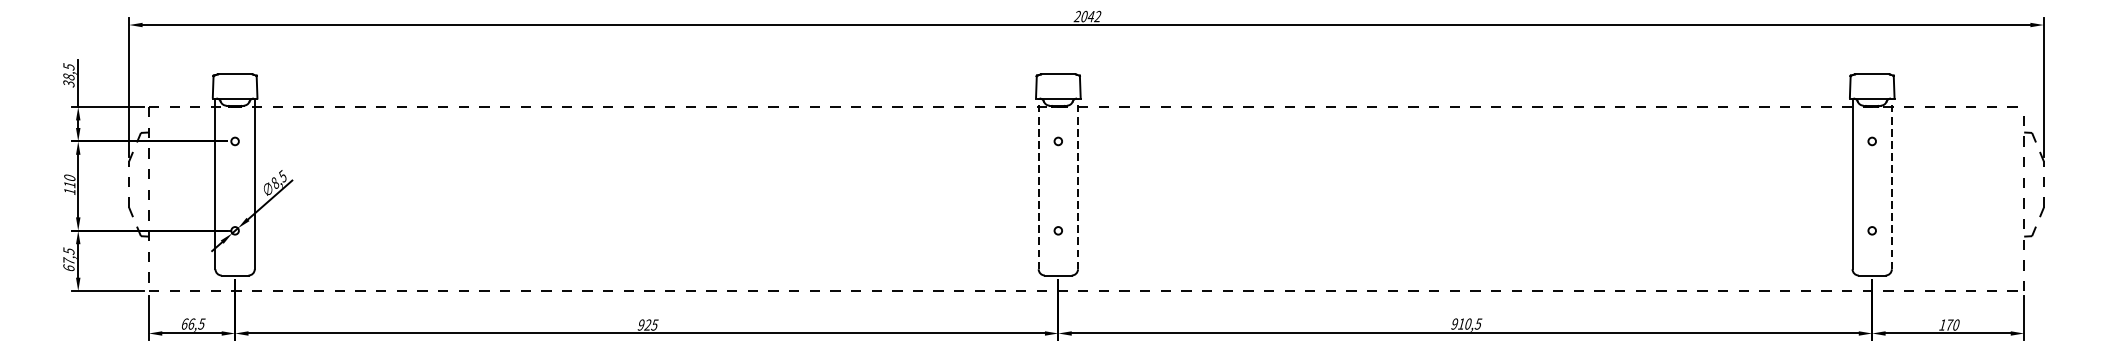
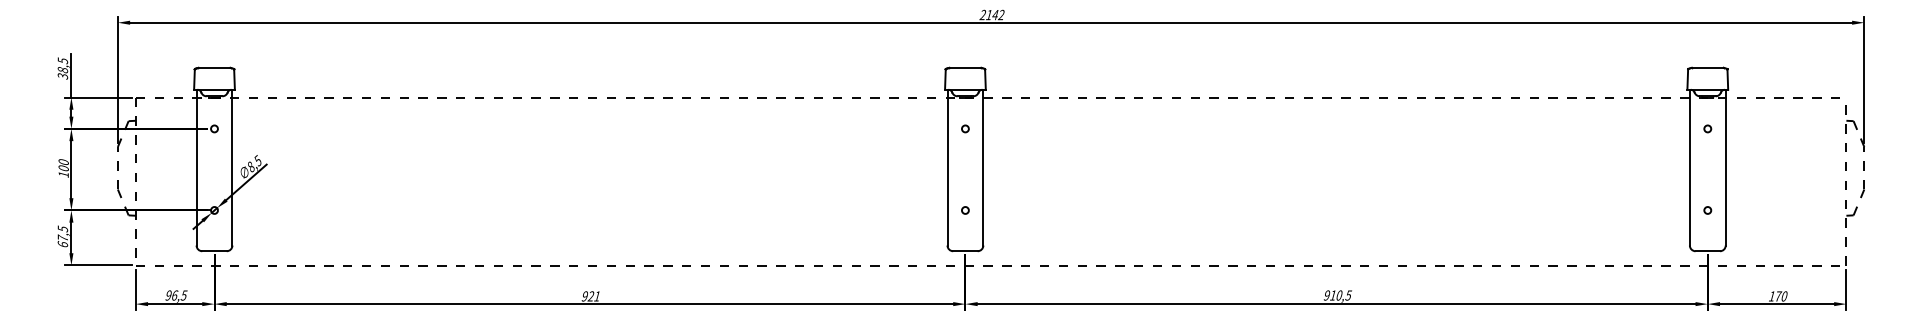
text: (1084, 15) -> (989, 14), 2042 -> 2142
line: (1038, 183) -> (947, 167), dashed -> solid
line: (1078, 183) -> (983, 167), dashed -> solid
line: (1891, 183) -> (1725, 167), dashed -> solid
text: (69, 184) -> (63, 168), 110 -> 100
text: (184, 324) -> (168, 295), 66,5 -> 96,5
text: (653, 325) -> (596, 296), 925 -> 921

